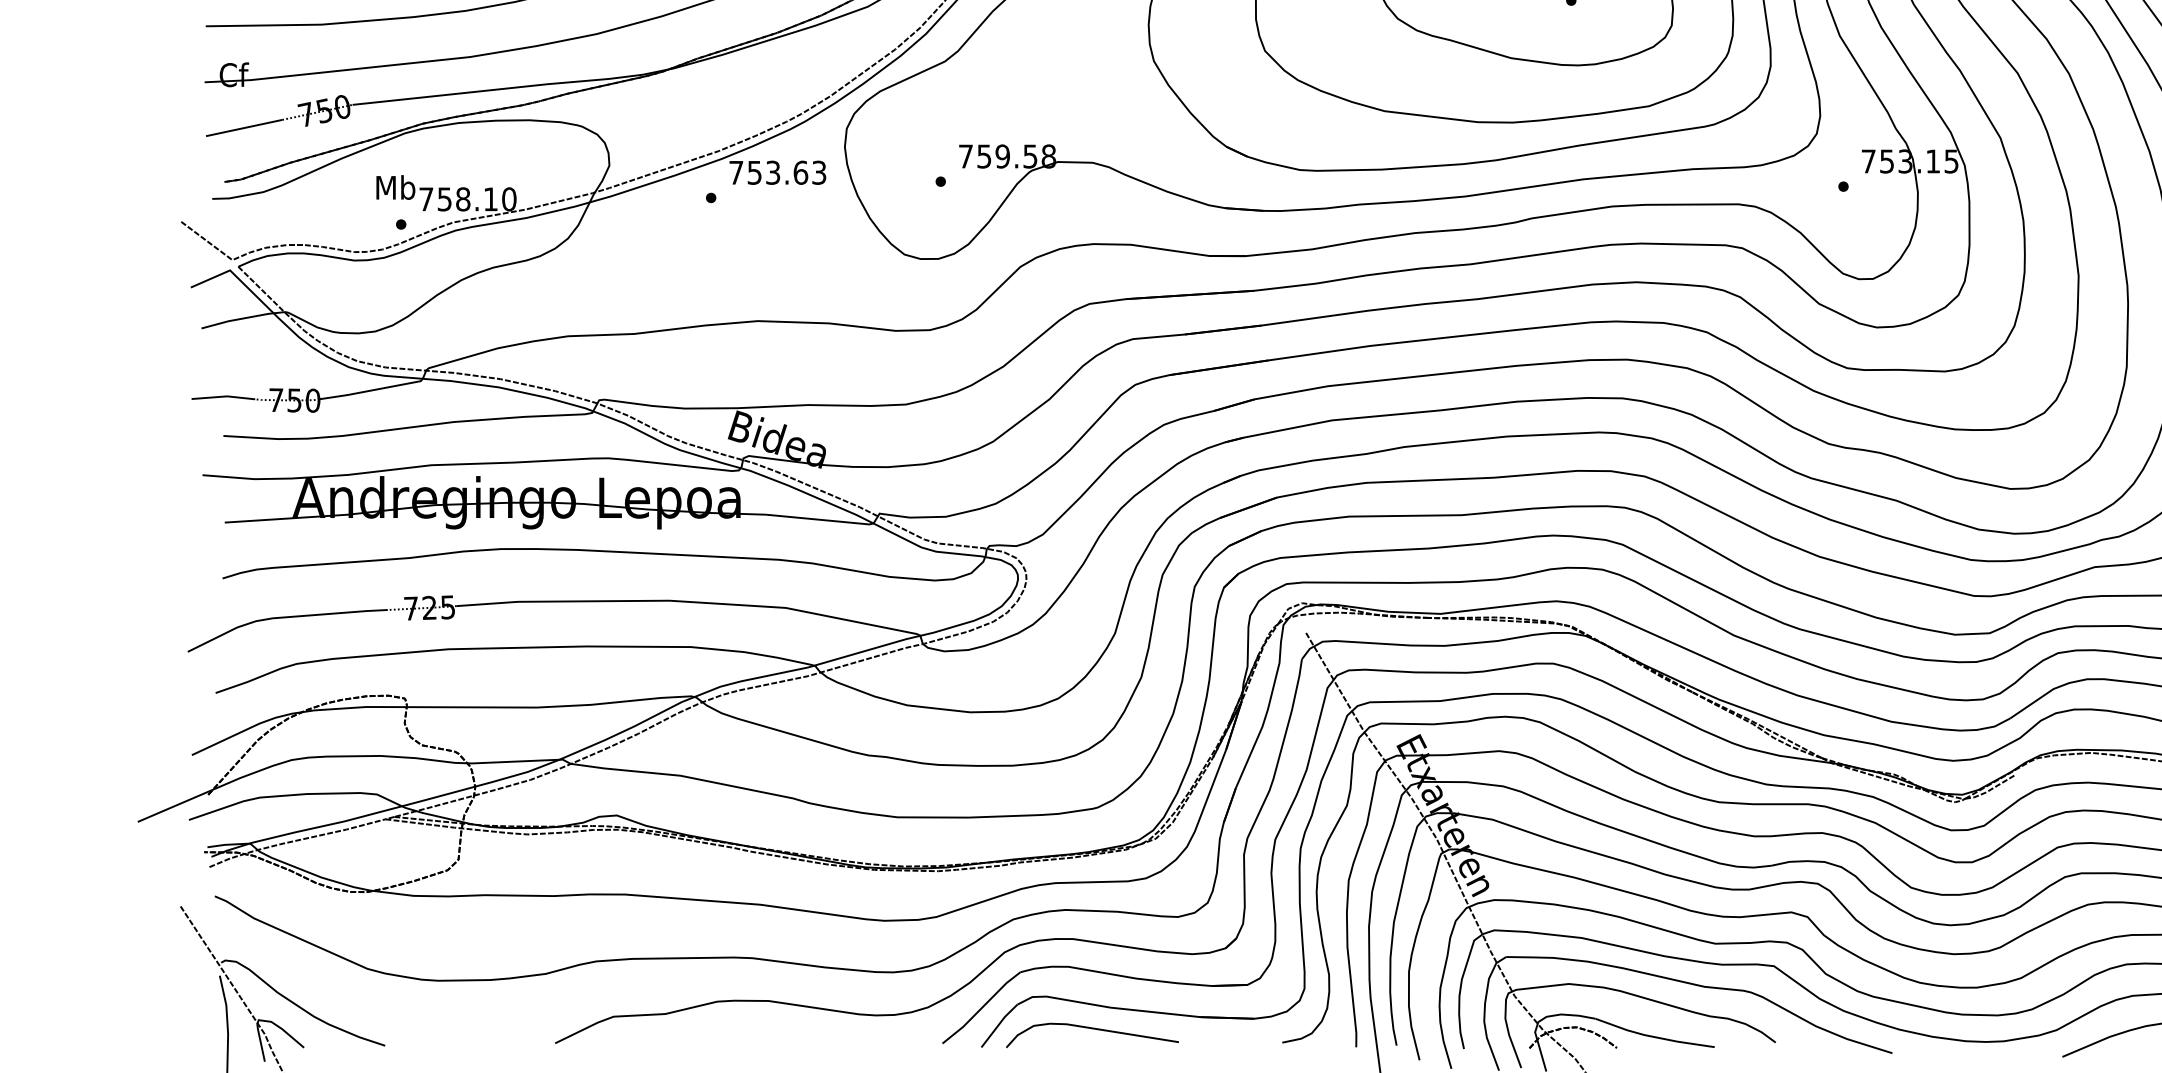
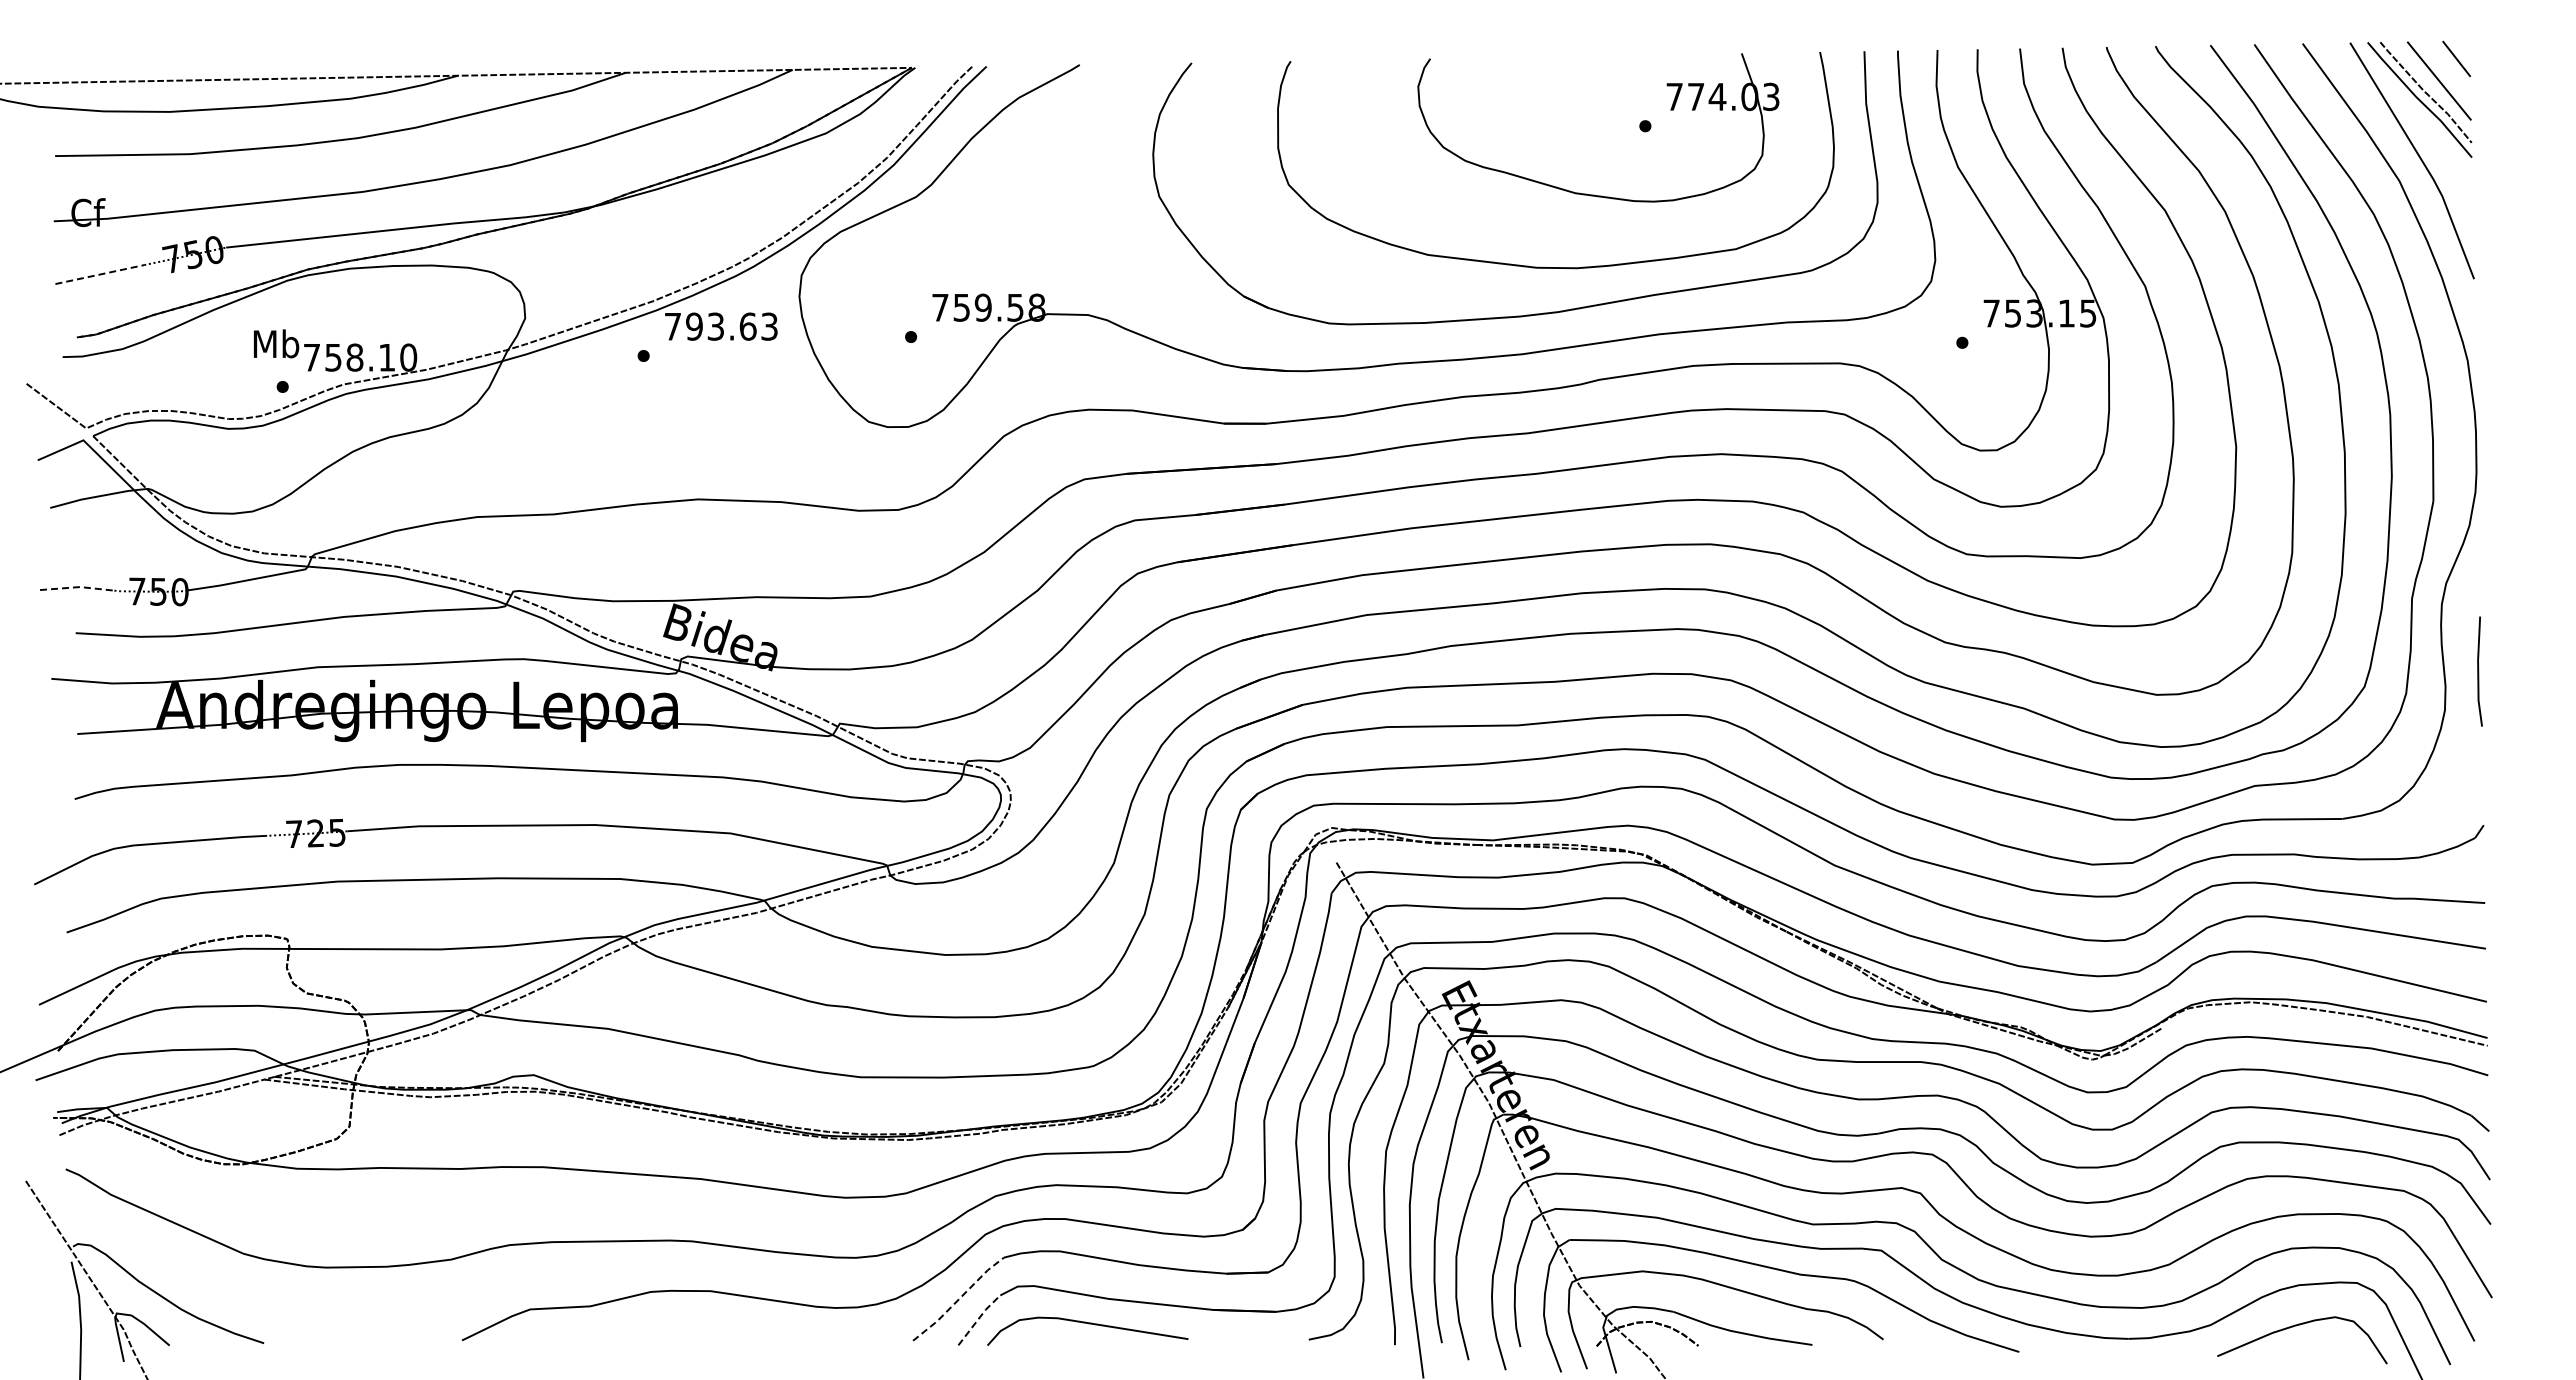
line: (244, 127) -> (100, 274), solid -> dashed
text: (754, 172) -> (694, 326), 753.63 -> 793.63
line: (224, 396) -> (76, 587), solid -> dashed
line: (981, 1008) -> (958, 1299), solid -> dashed
line: (999, 1024) -> (979, 1318), solid -> dashed

